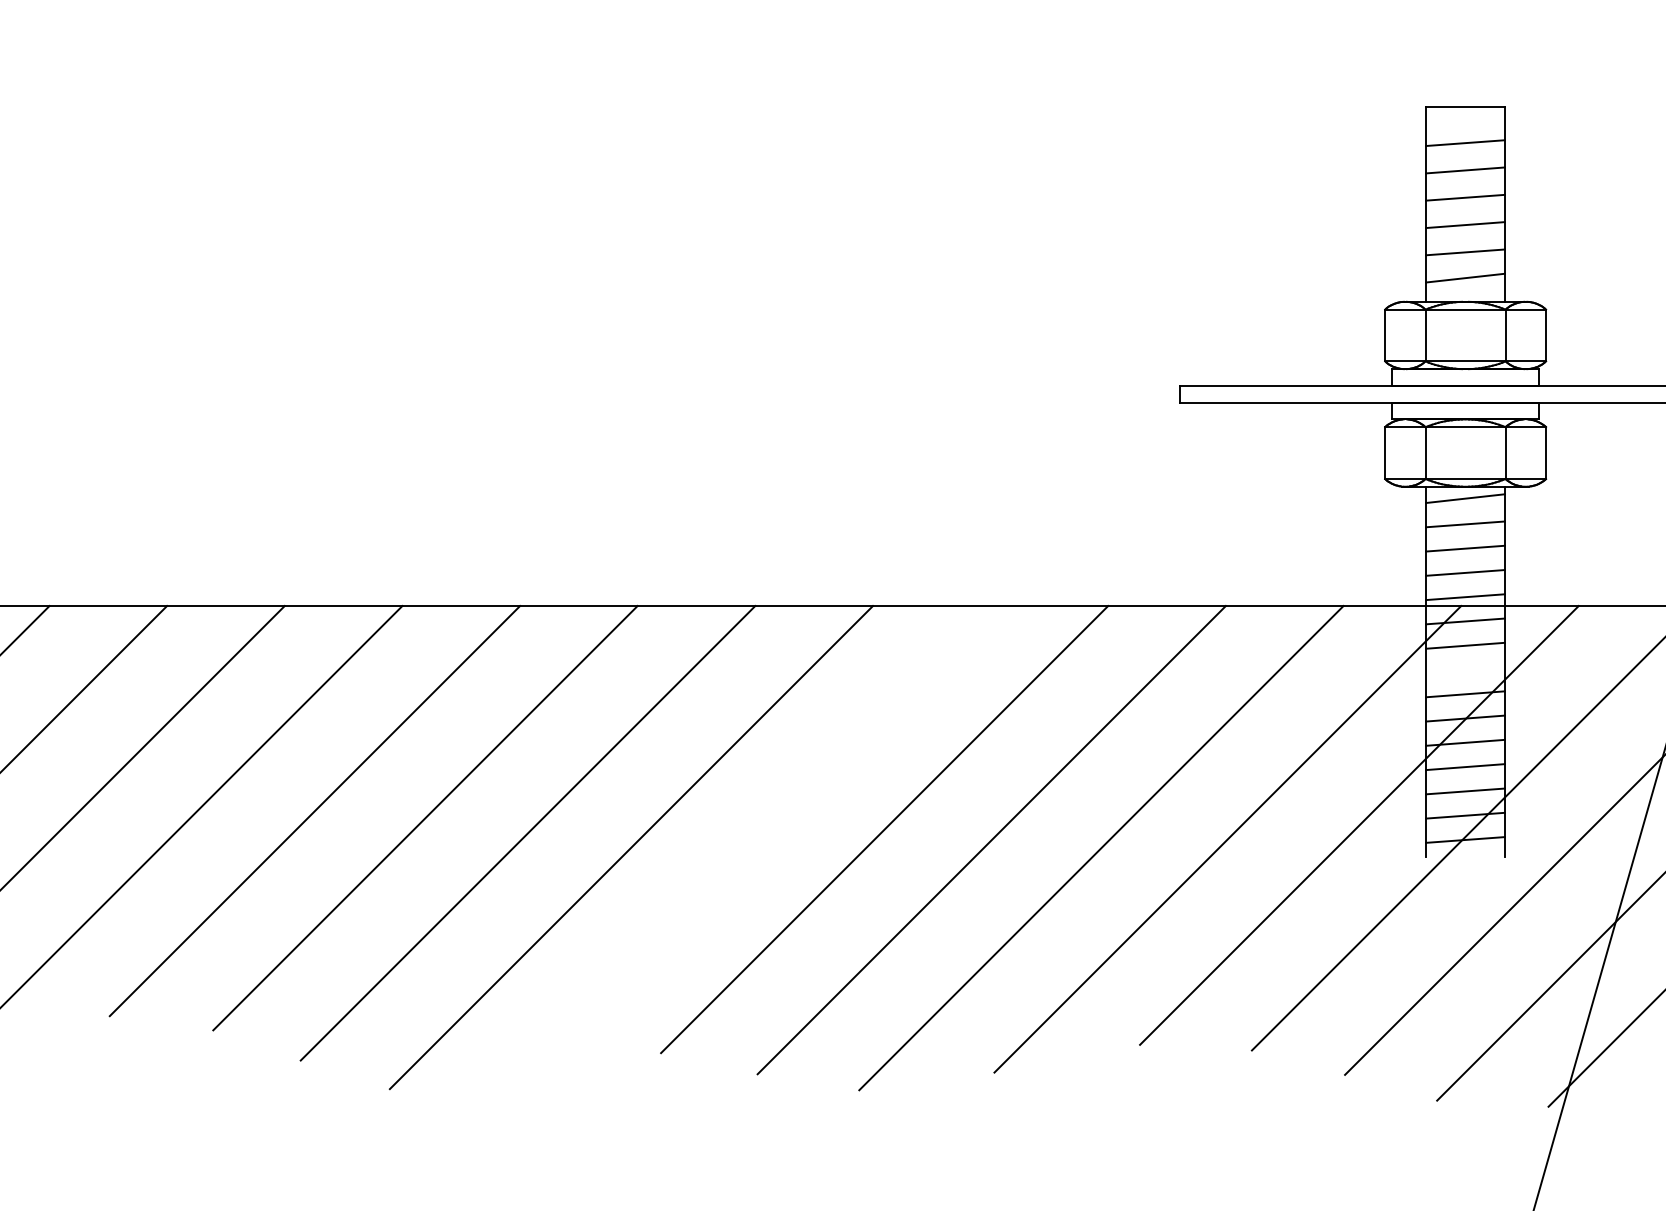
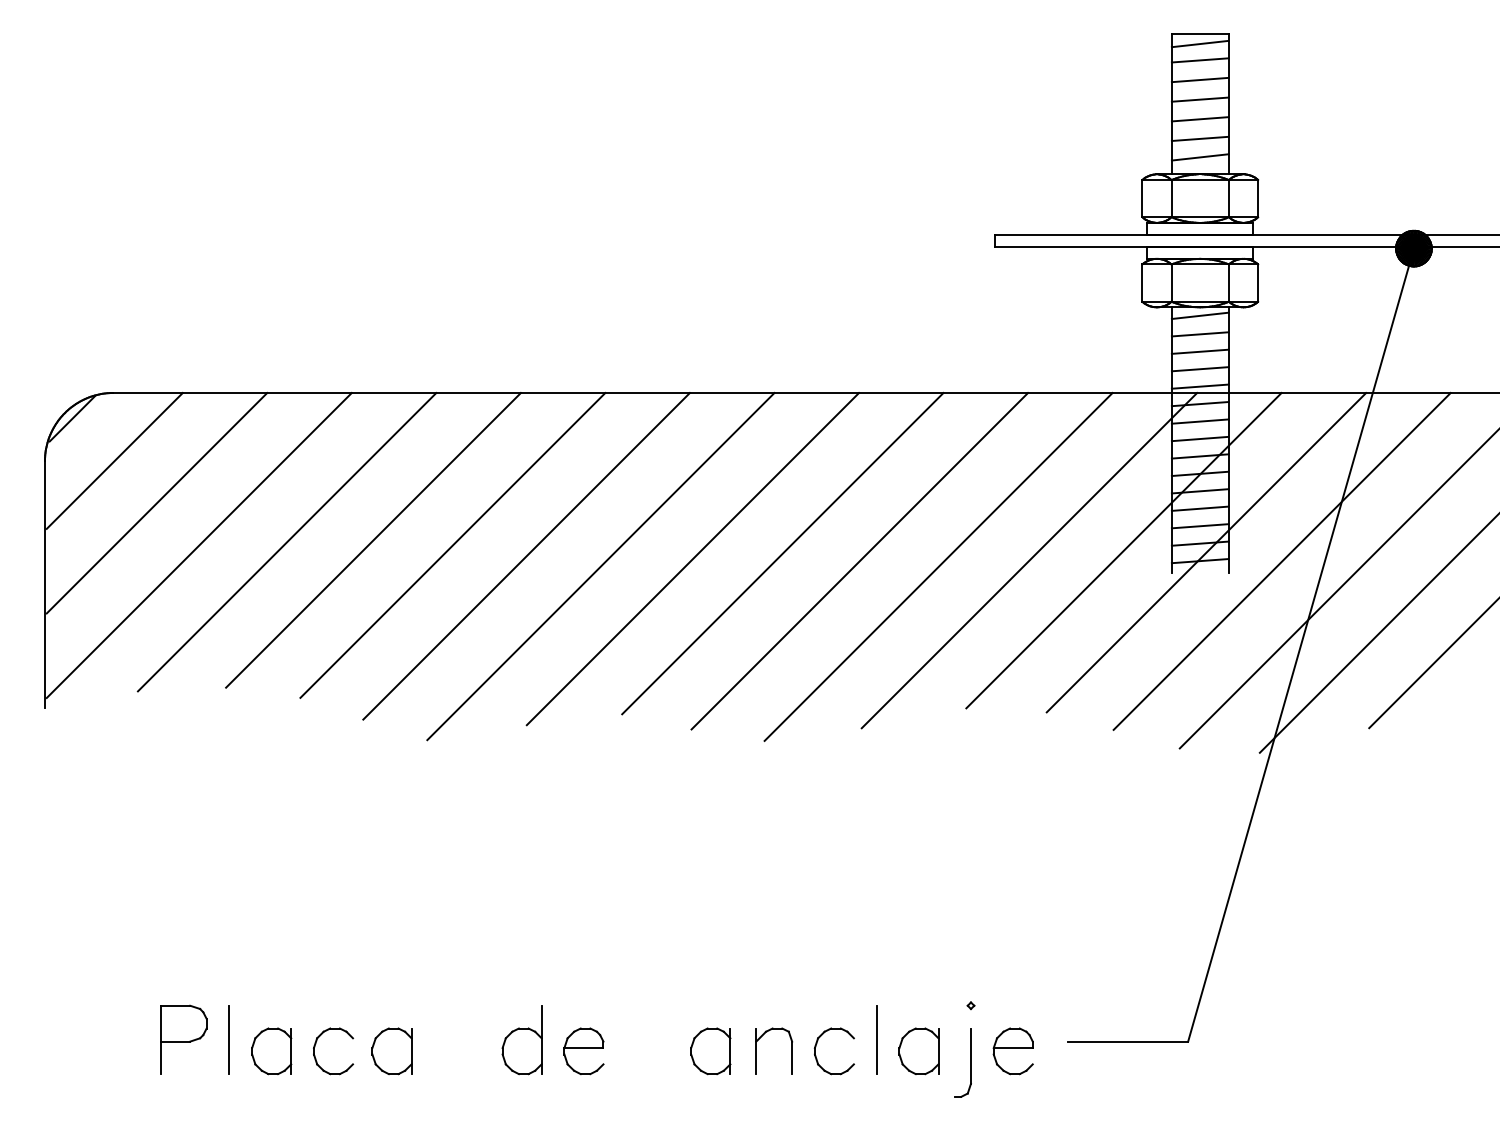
line: (1464, 119) -> (1199, 43), added
line: (1464, 669) -> (1199, 438), added
line: (758, 837) -> (692, 559), added

